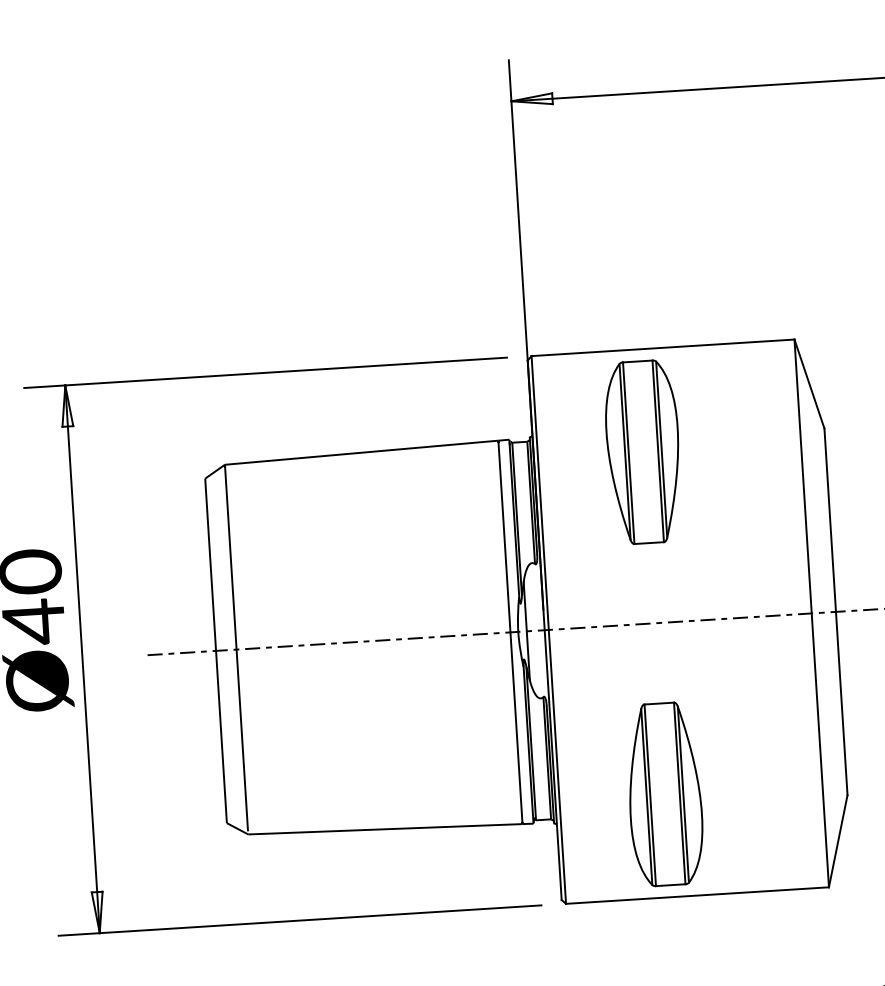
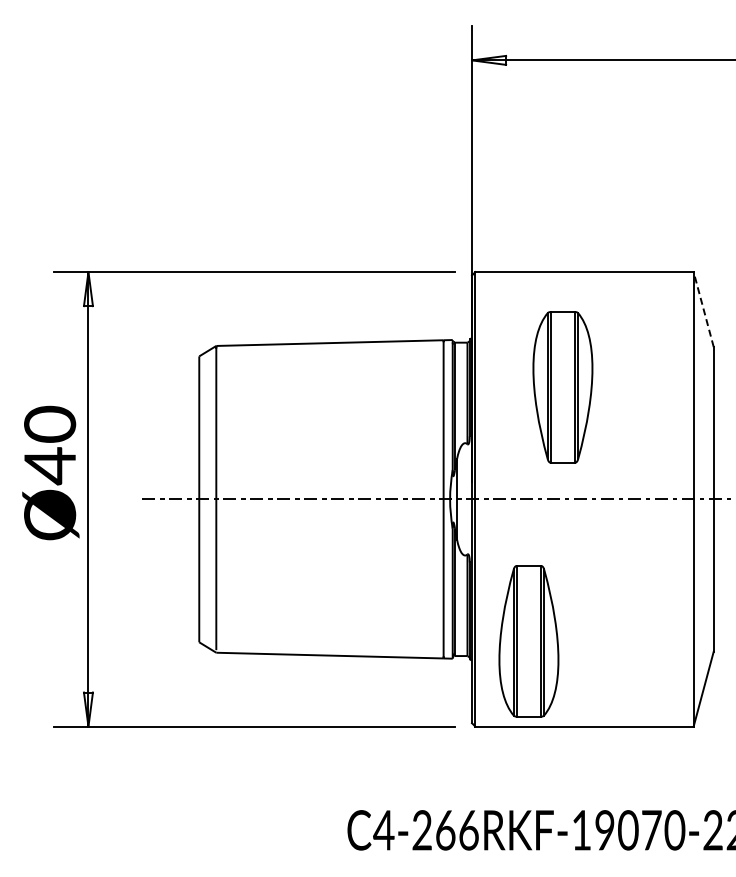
line: (809, 383) -> (703, 309), solid -> dashed
part: (642, 452) -> (562, 387), moved
part: (664, 794) -> (528, 641), moved

